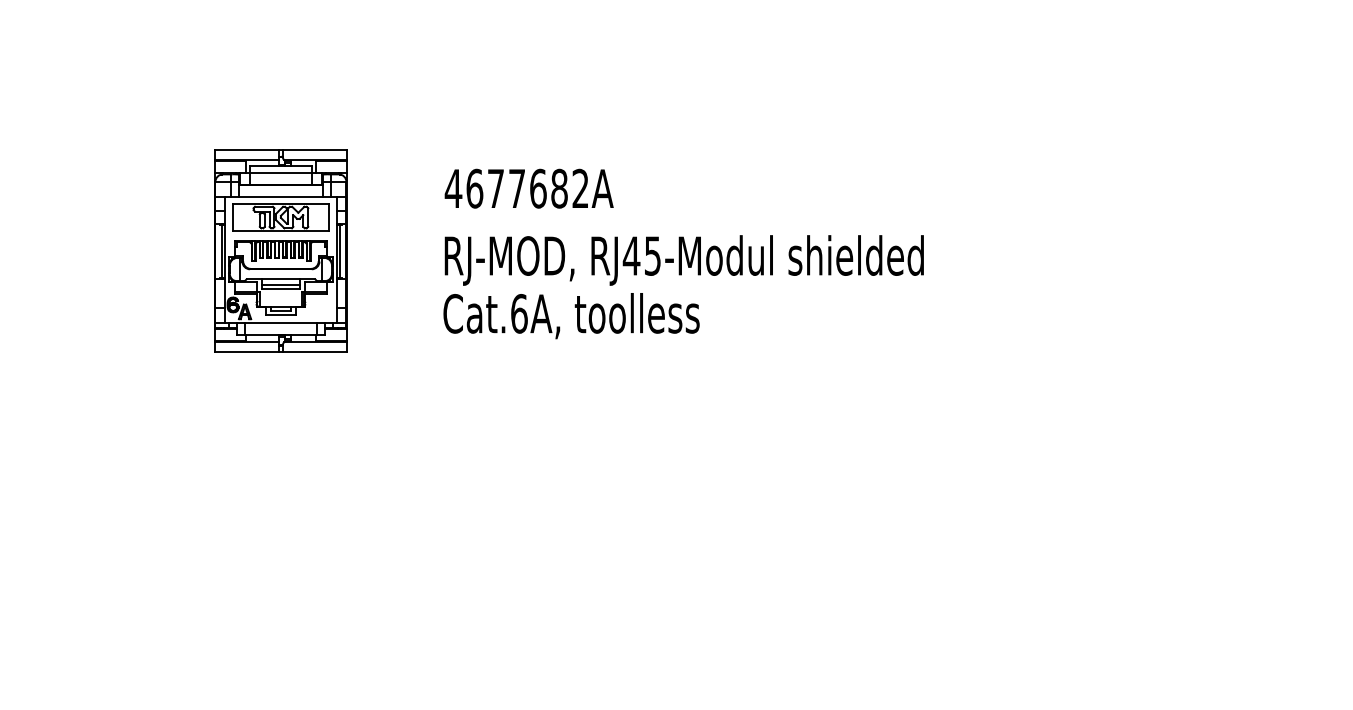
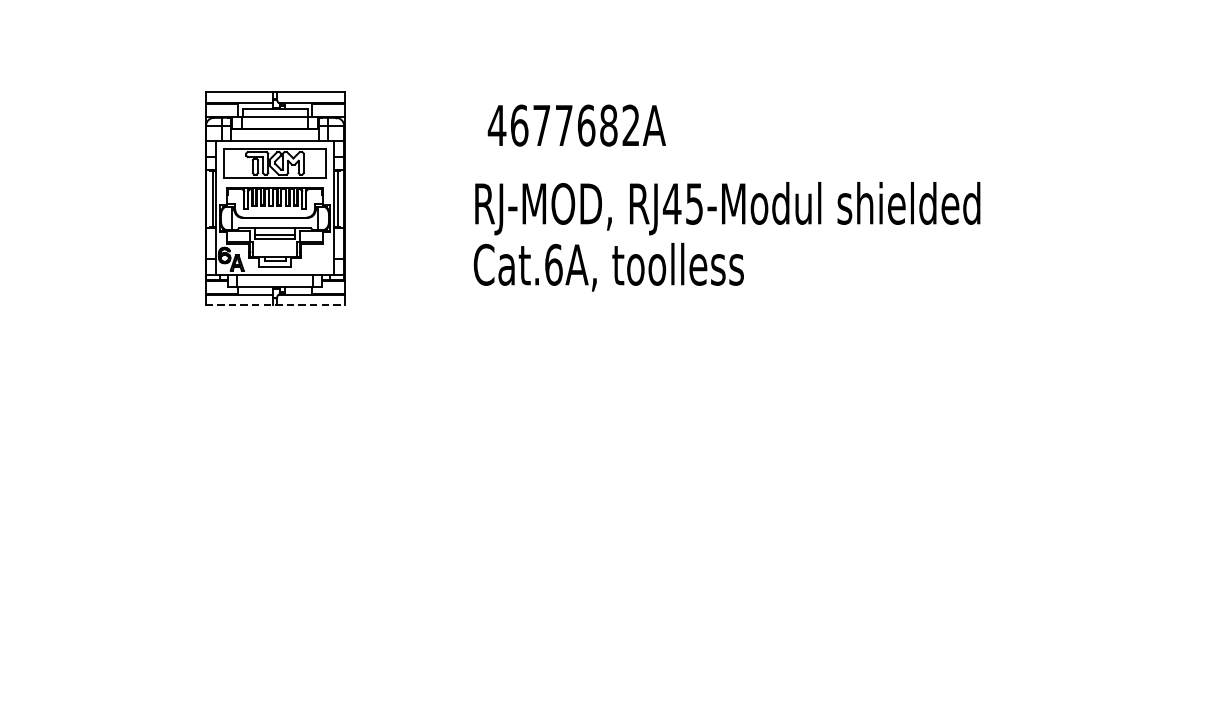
text: (528, 188) -> (576, 125), moved
text: (683, 287) -> (726, 237), moved
line: (280, 352) -> (274, 305), solid -> dashed

